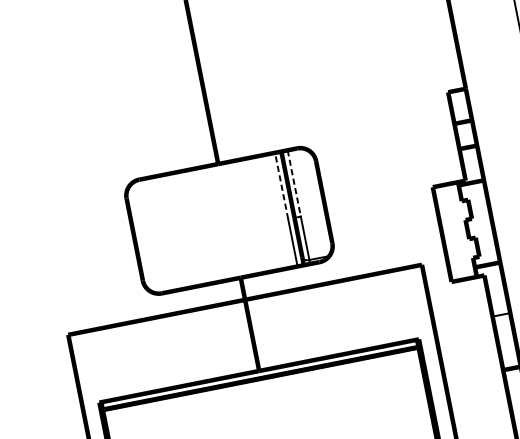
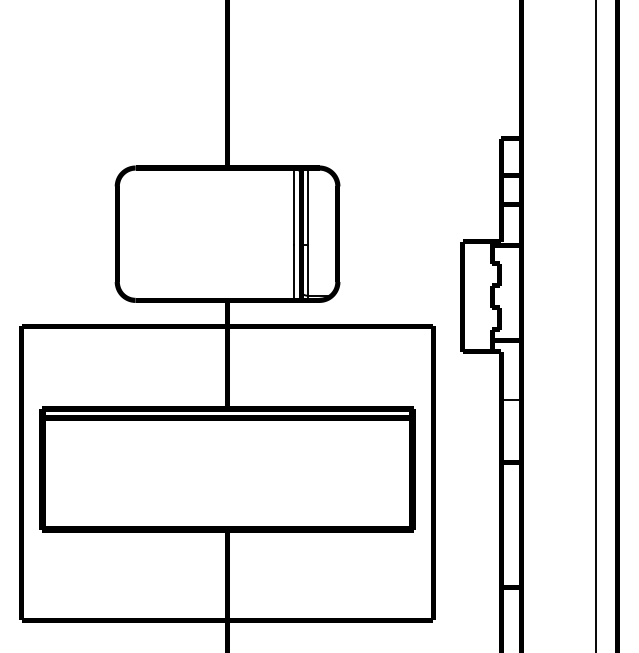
line: (294, 183) -> (308, 206), dashed -> solid
line: (281, 185) -> (293, 206), dashed -> solid

